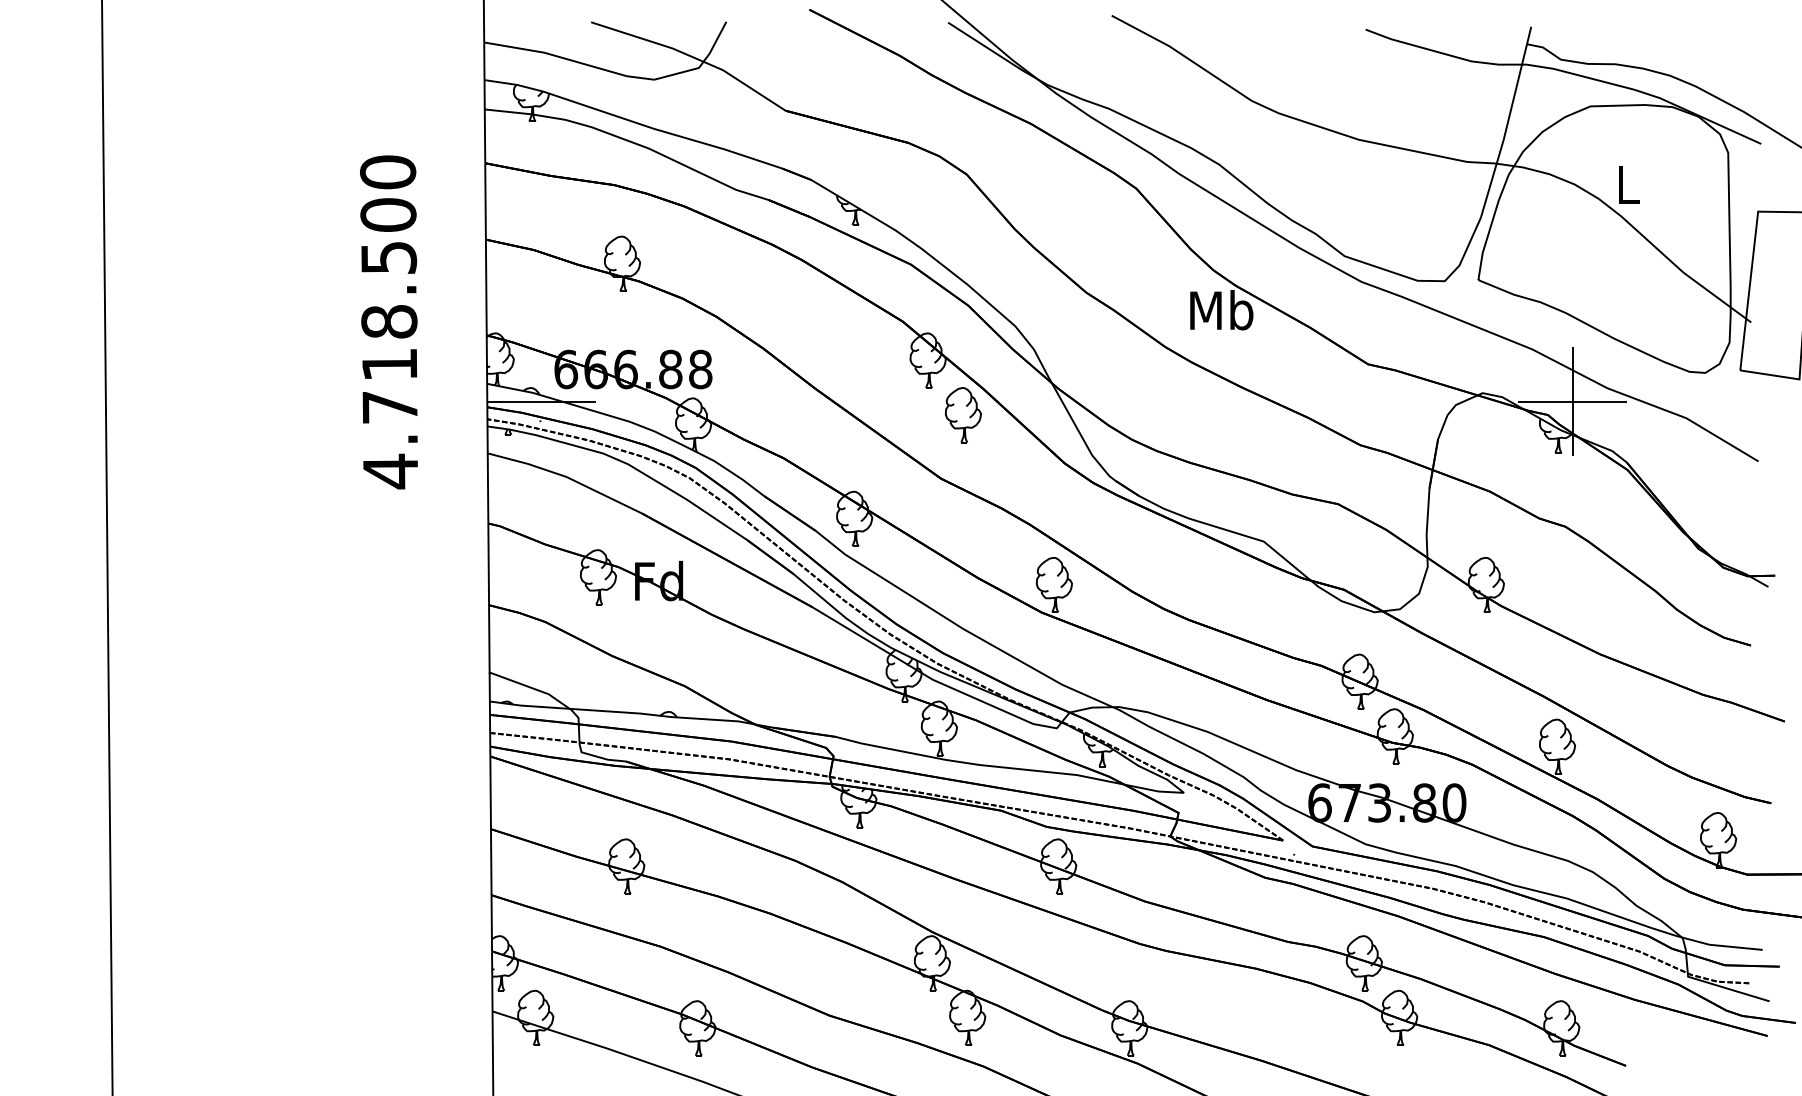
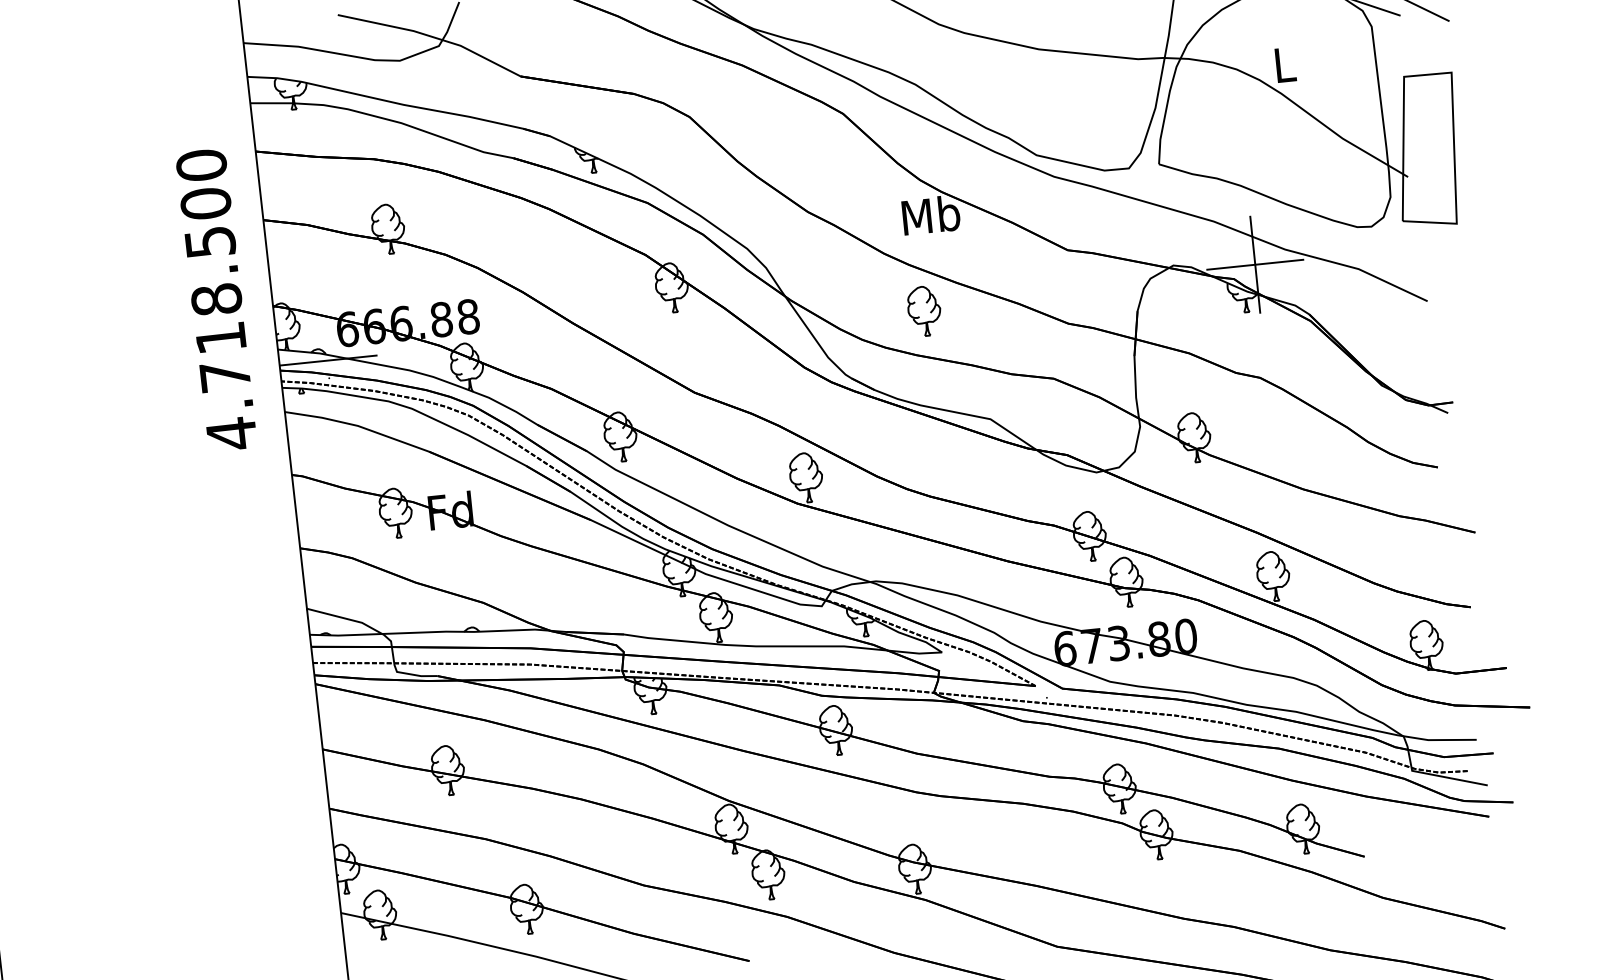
text: (388, 322) -> (215, 300), moved
part: (963, 415) -> (924, 311), moved

